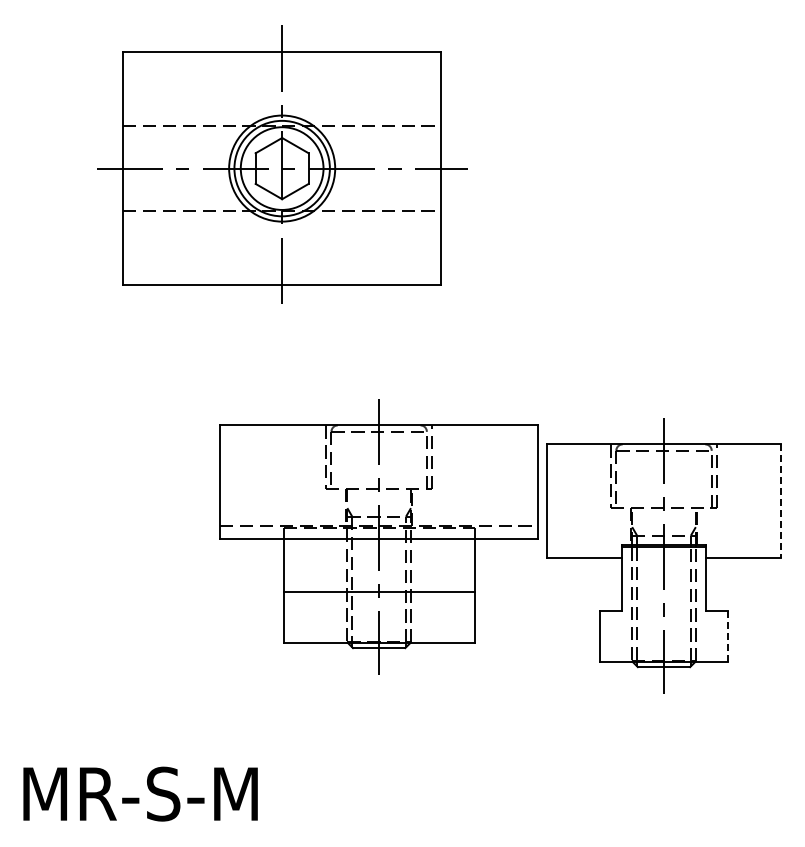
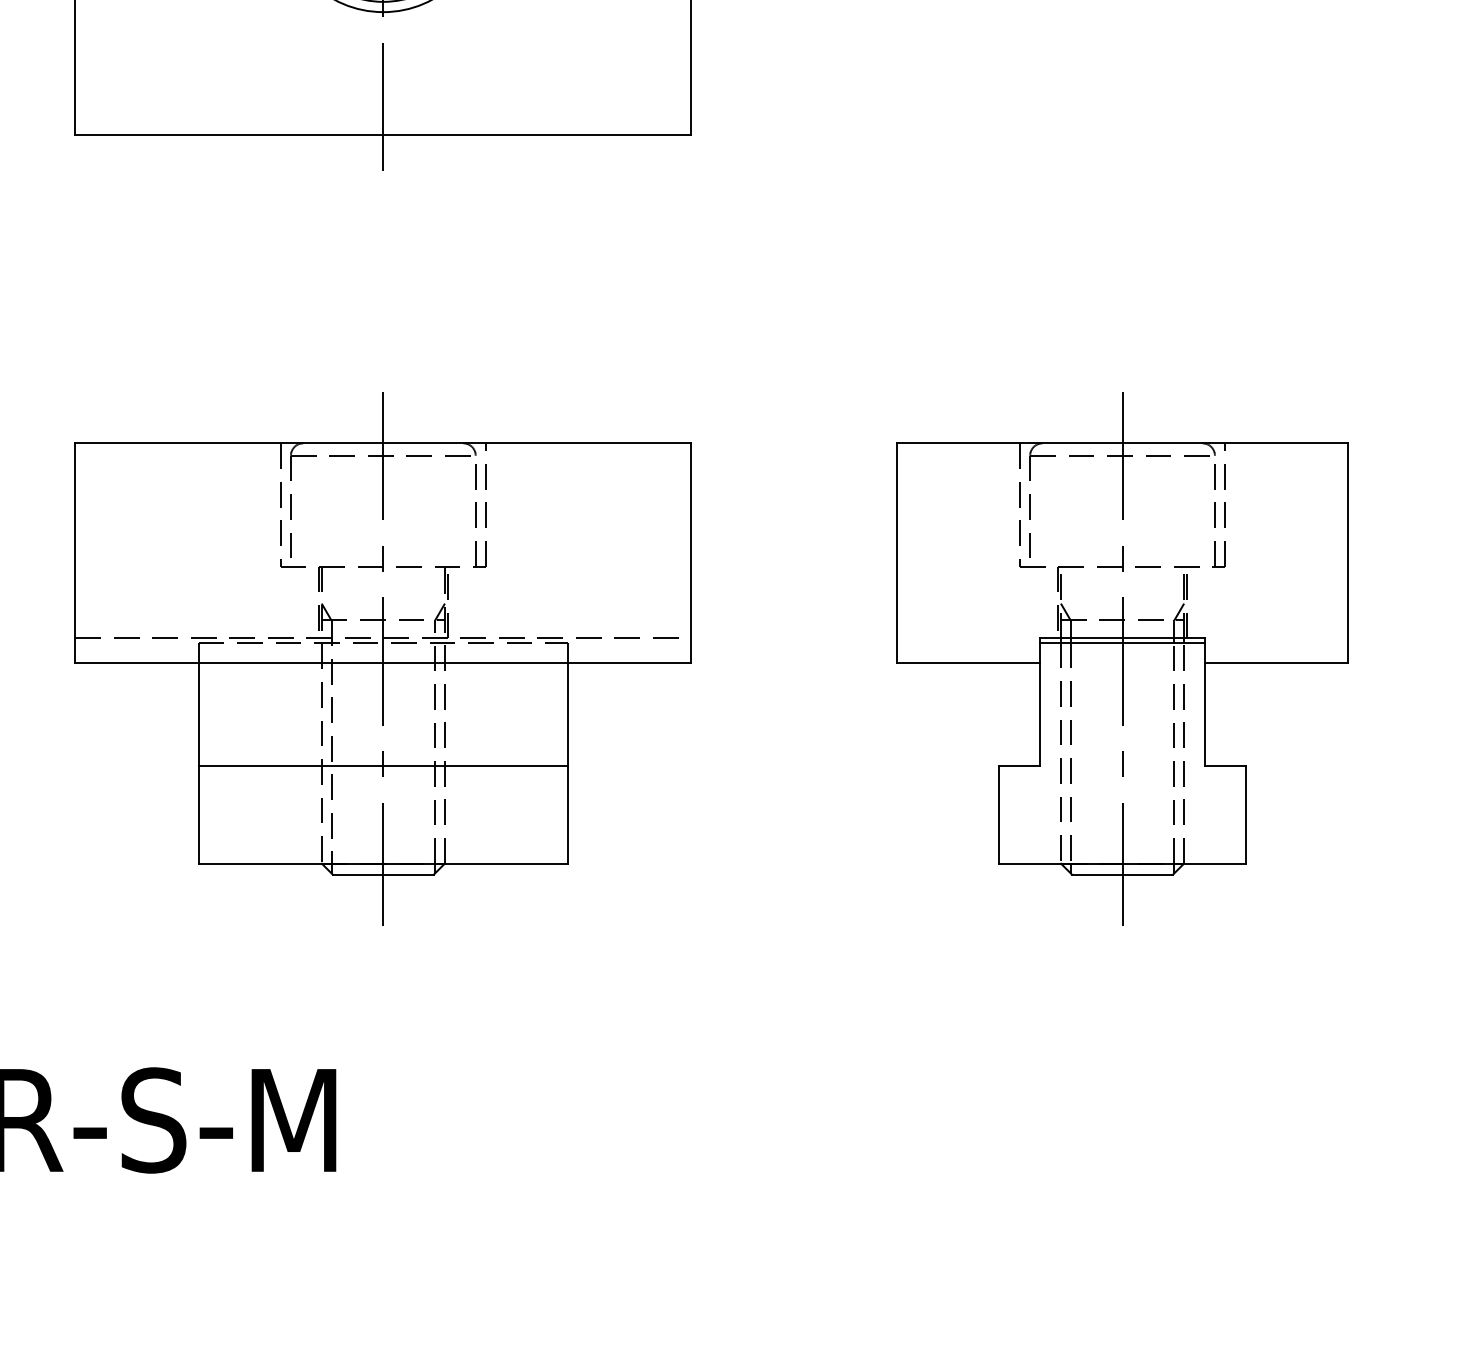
line: (780, 501) -> (1348, 553), dashed -> solid
part: (378, 536) -> (382, 658), moved
line: (727, 636) -> (1245, 815), dashed -> solid

